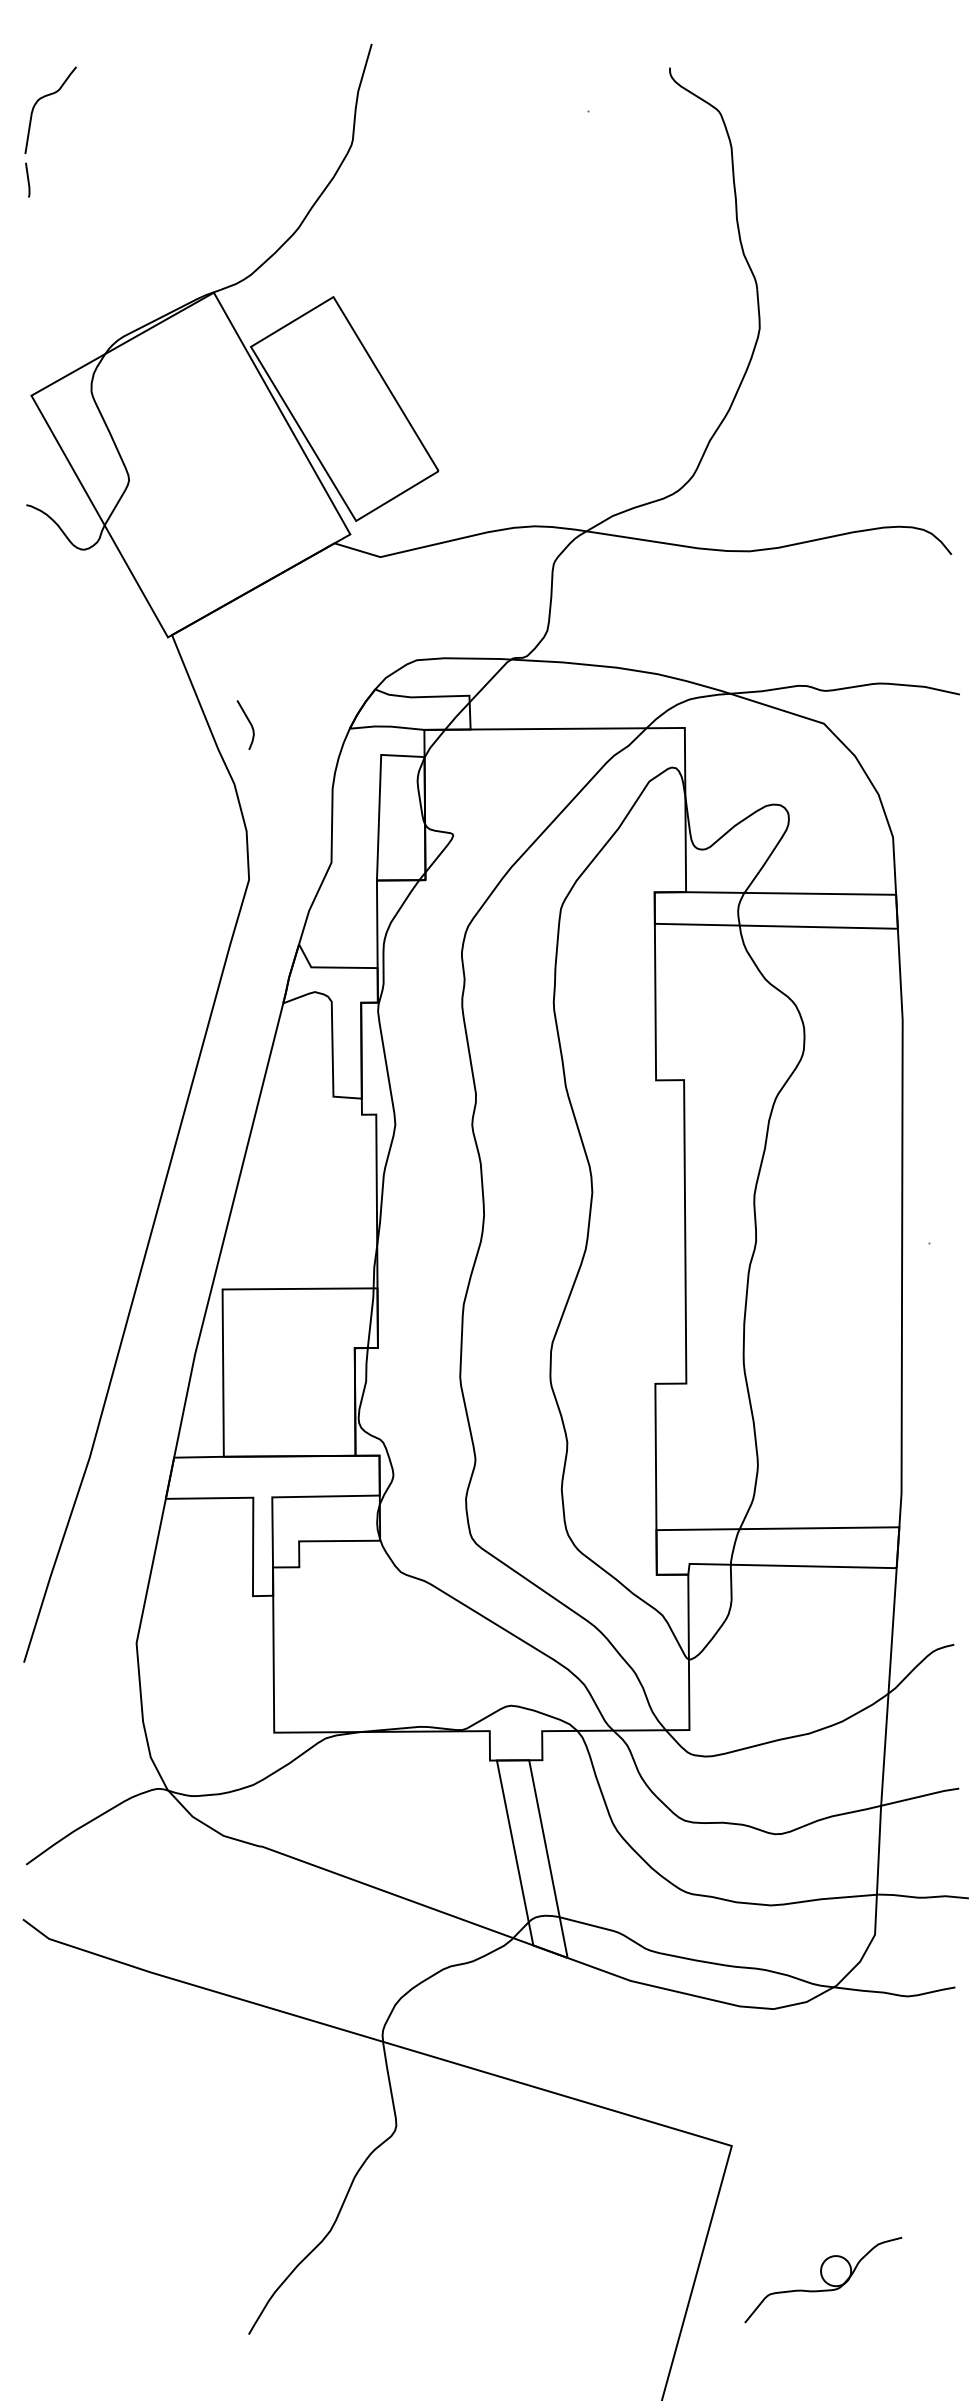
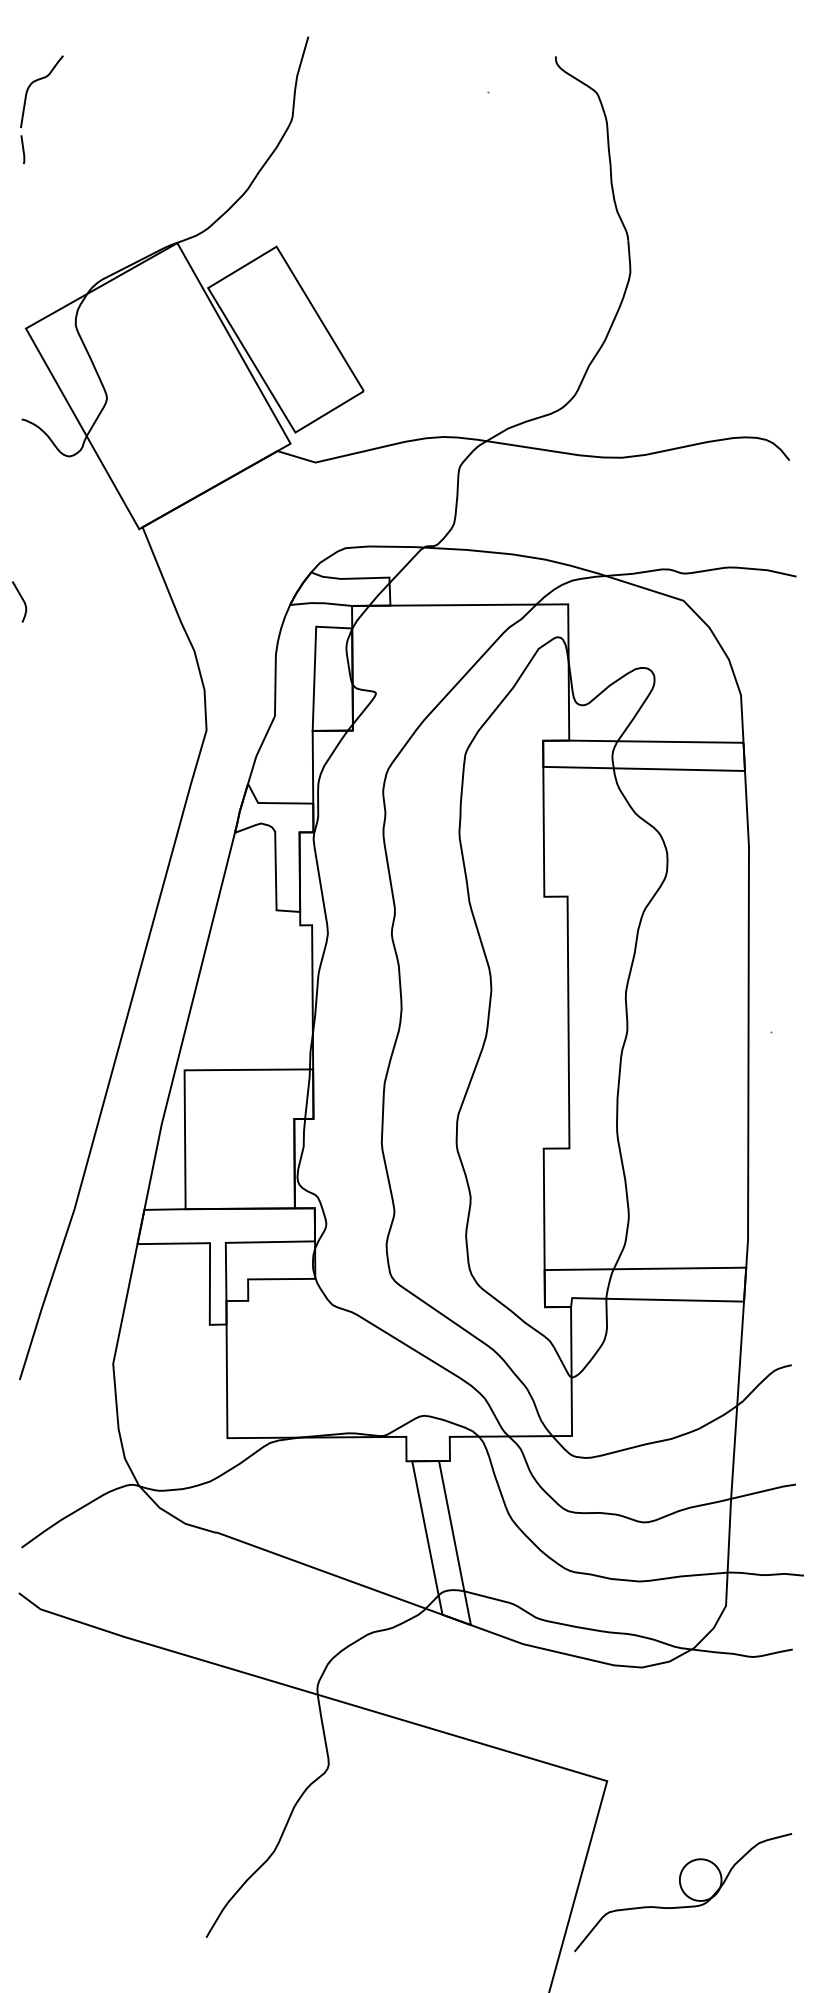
curve: (249, 723) -> (22, 600), moved
part: (823, 2279) -> (683, 1891), size x1.67

